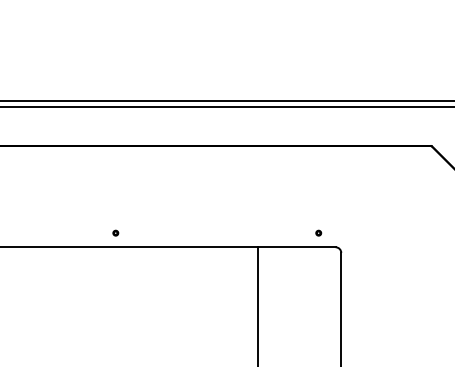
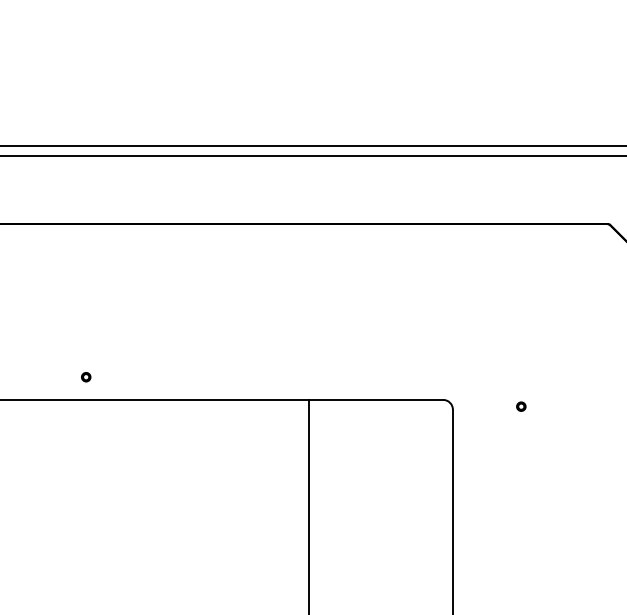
part: (115, 232) -> (85, 376), moved
part: (318, 232) -> (520, 405), moved

